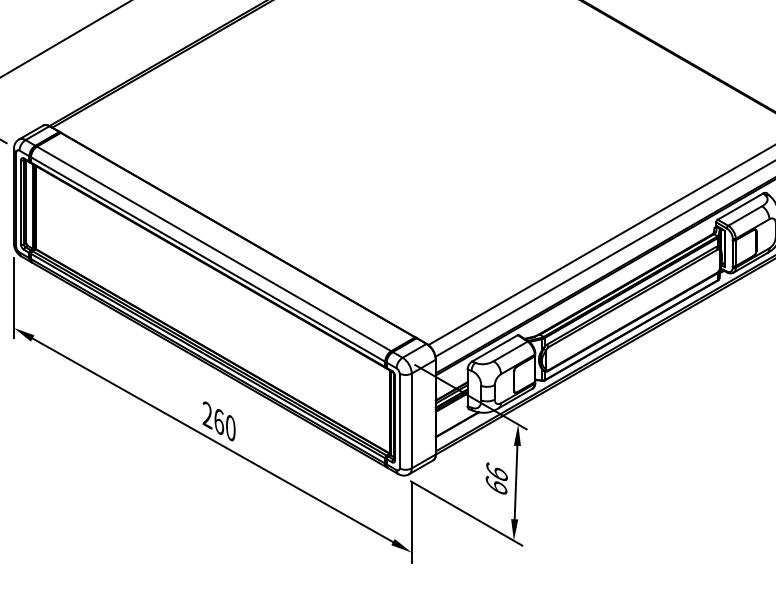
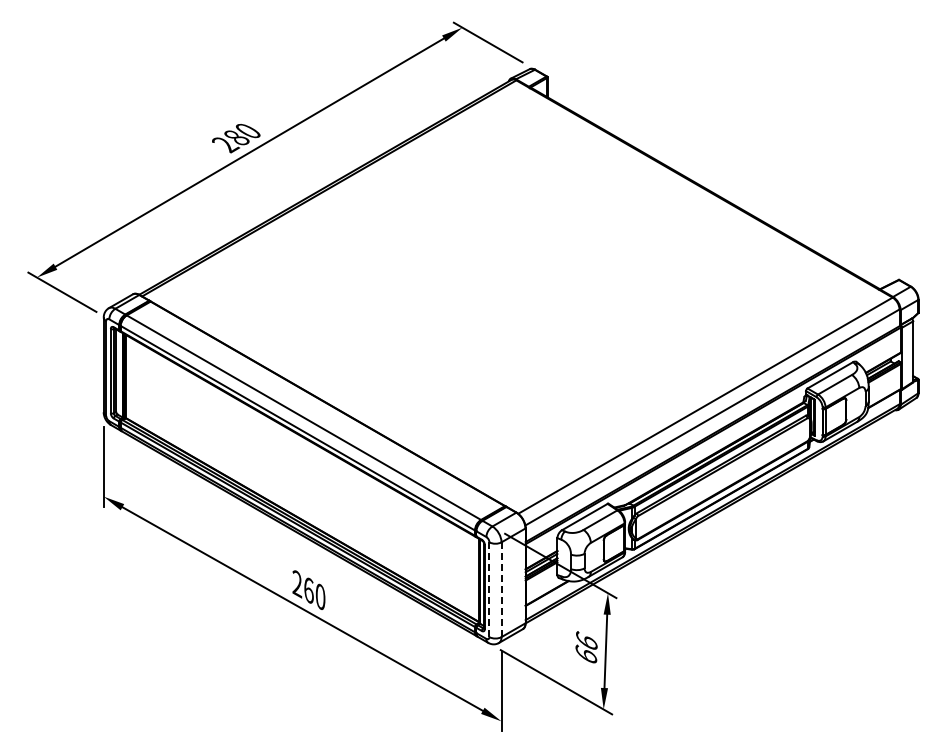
line: (411, 420) -> (501, 589), solid -> dashed
line: (399, 421) -> (489, 590), solid -> dashed

